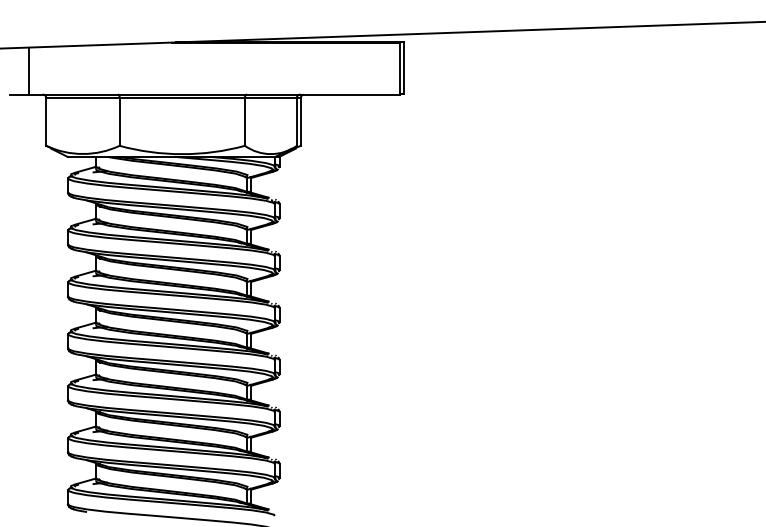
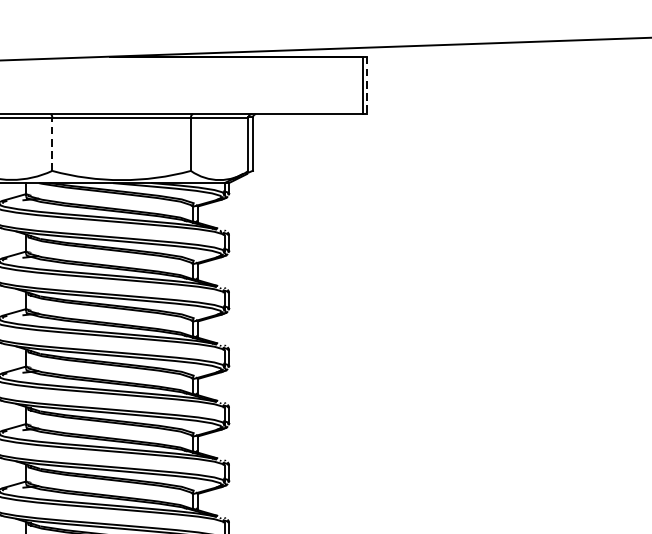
line: (404, 68) -> (367, 85), solid -> dashed
line: (119, 121) -> (52, 143), solid -> dashed

